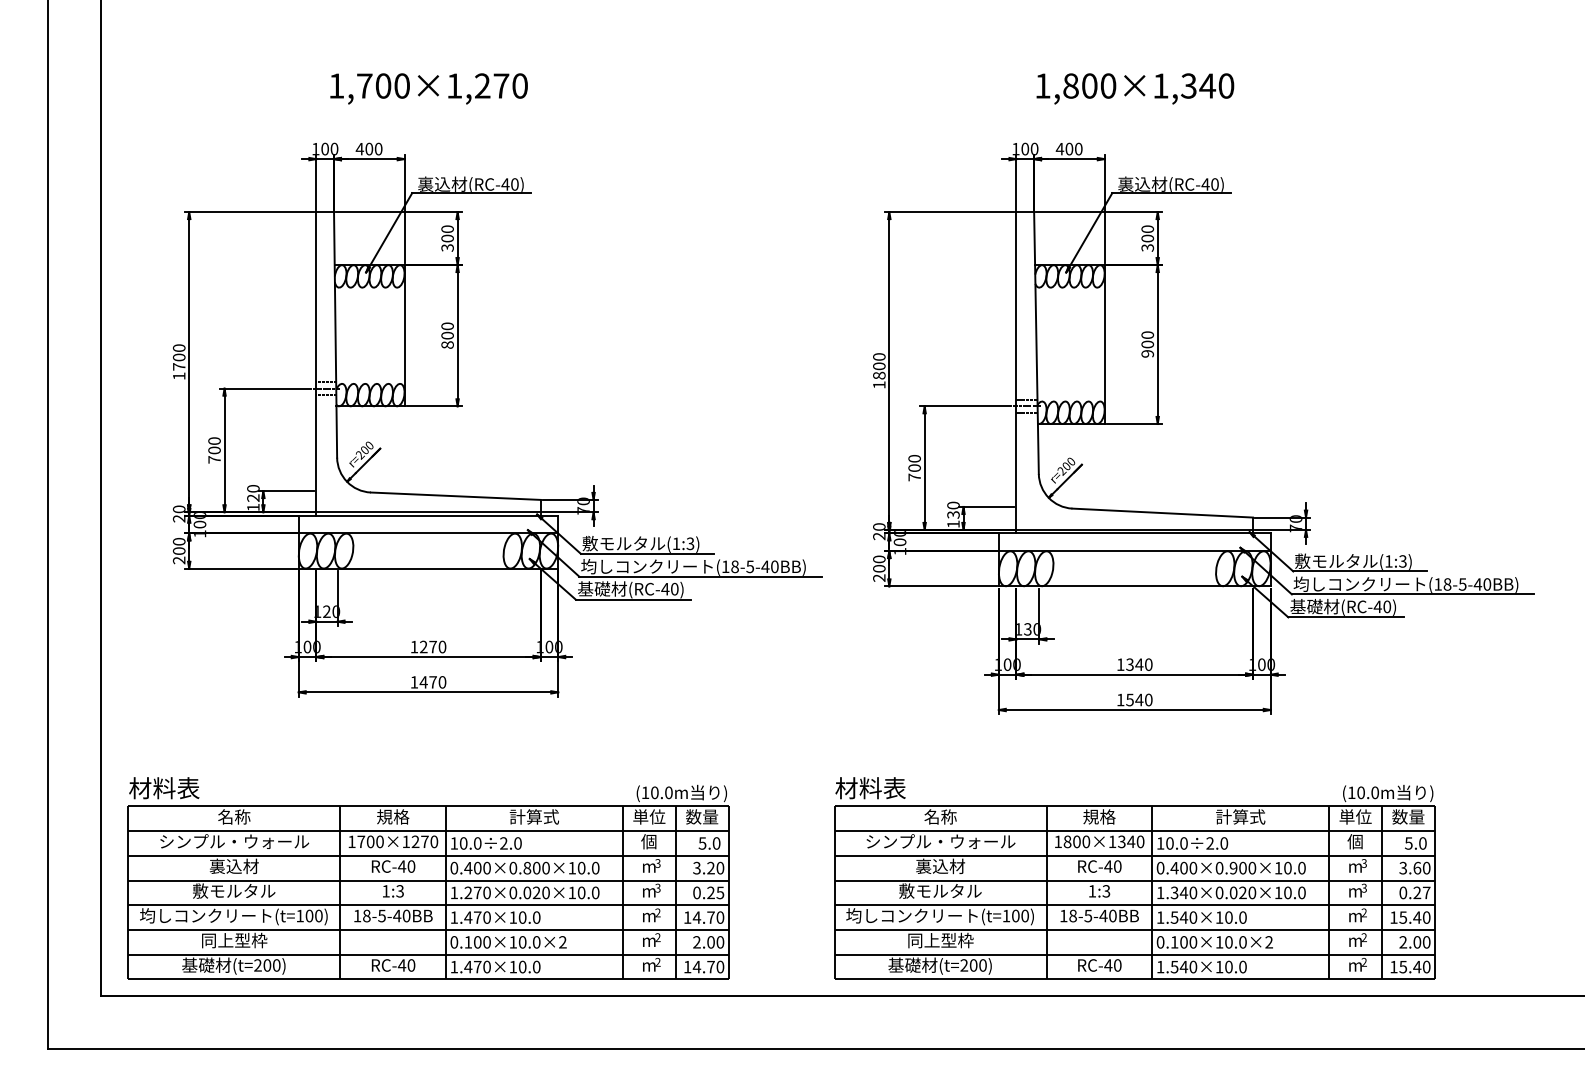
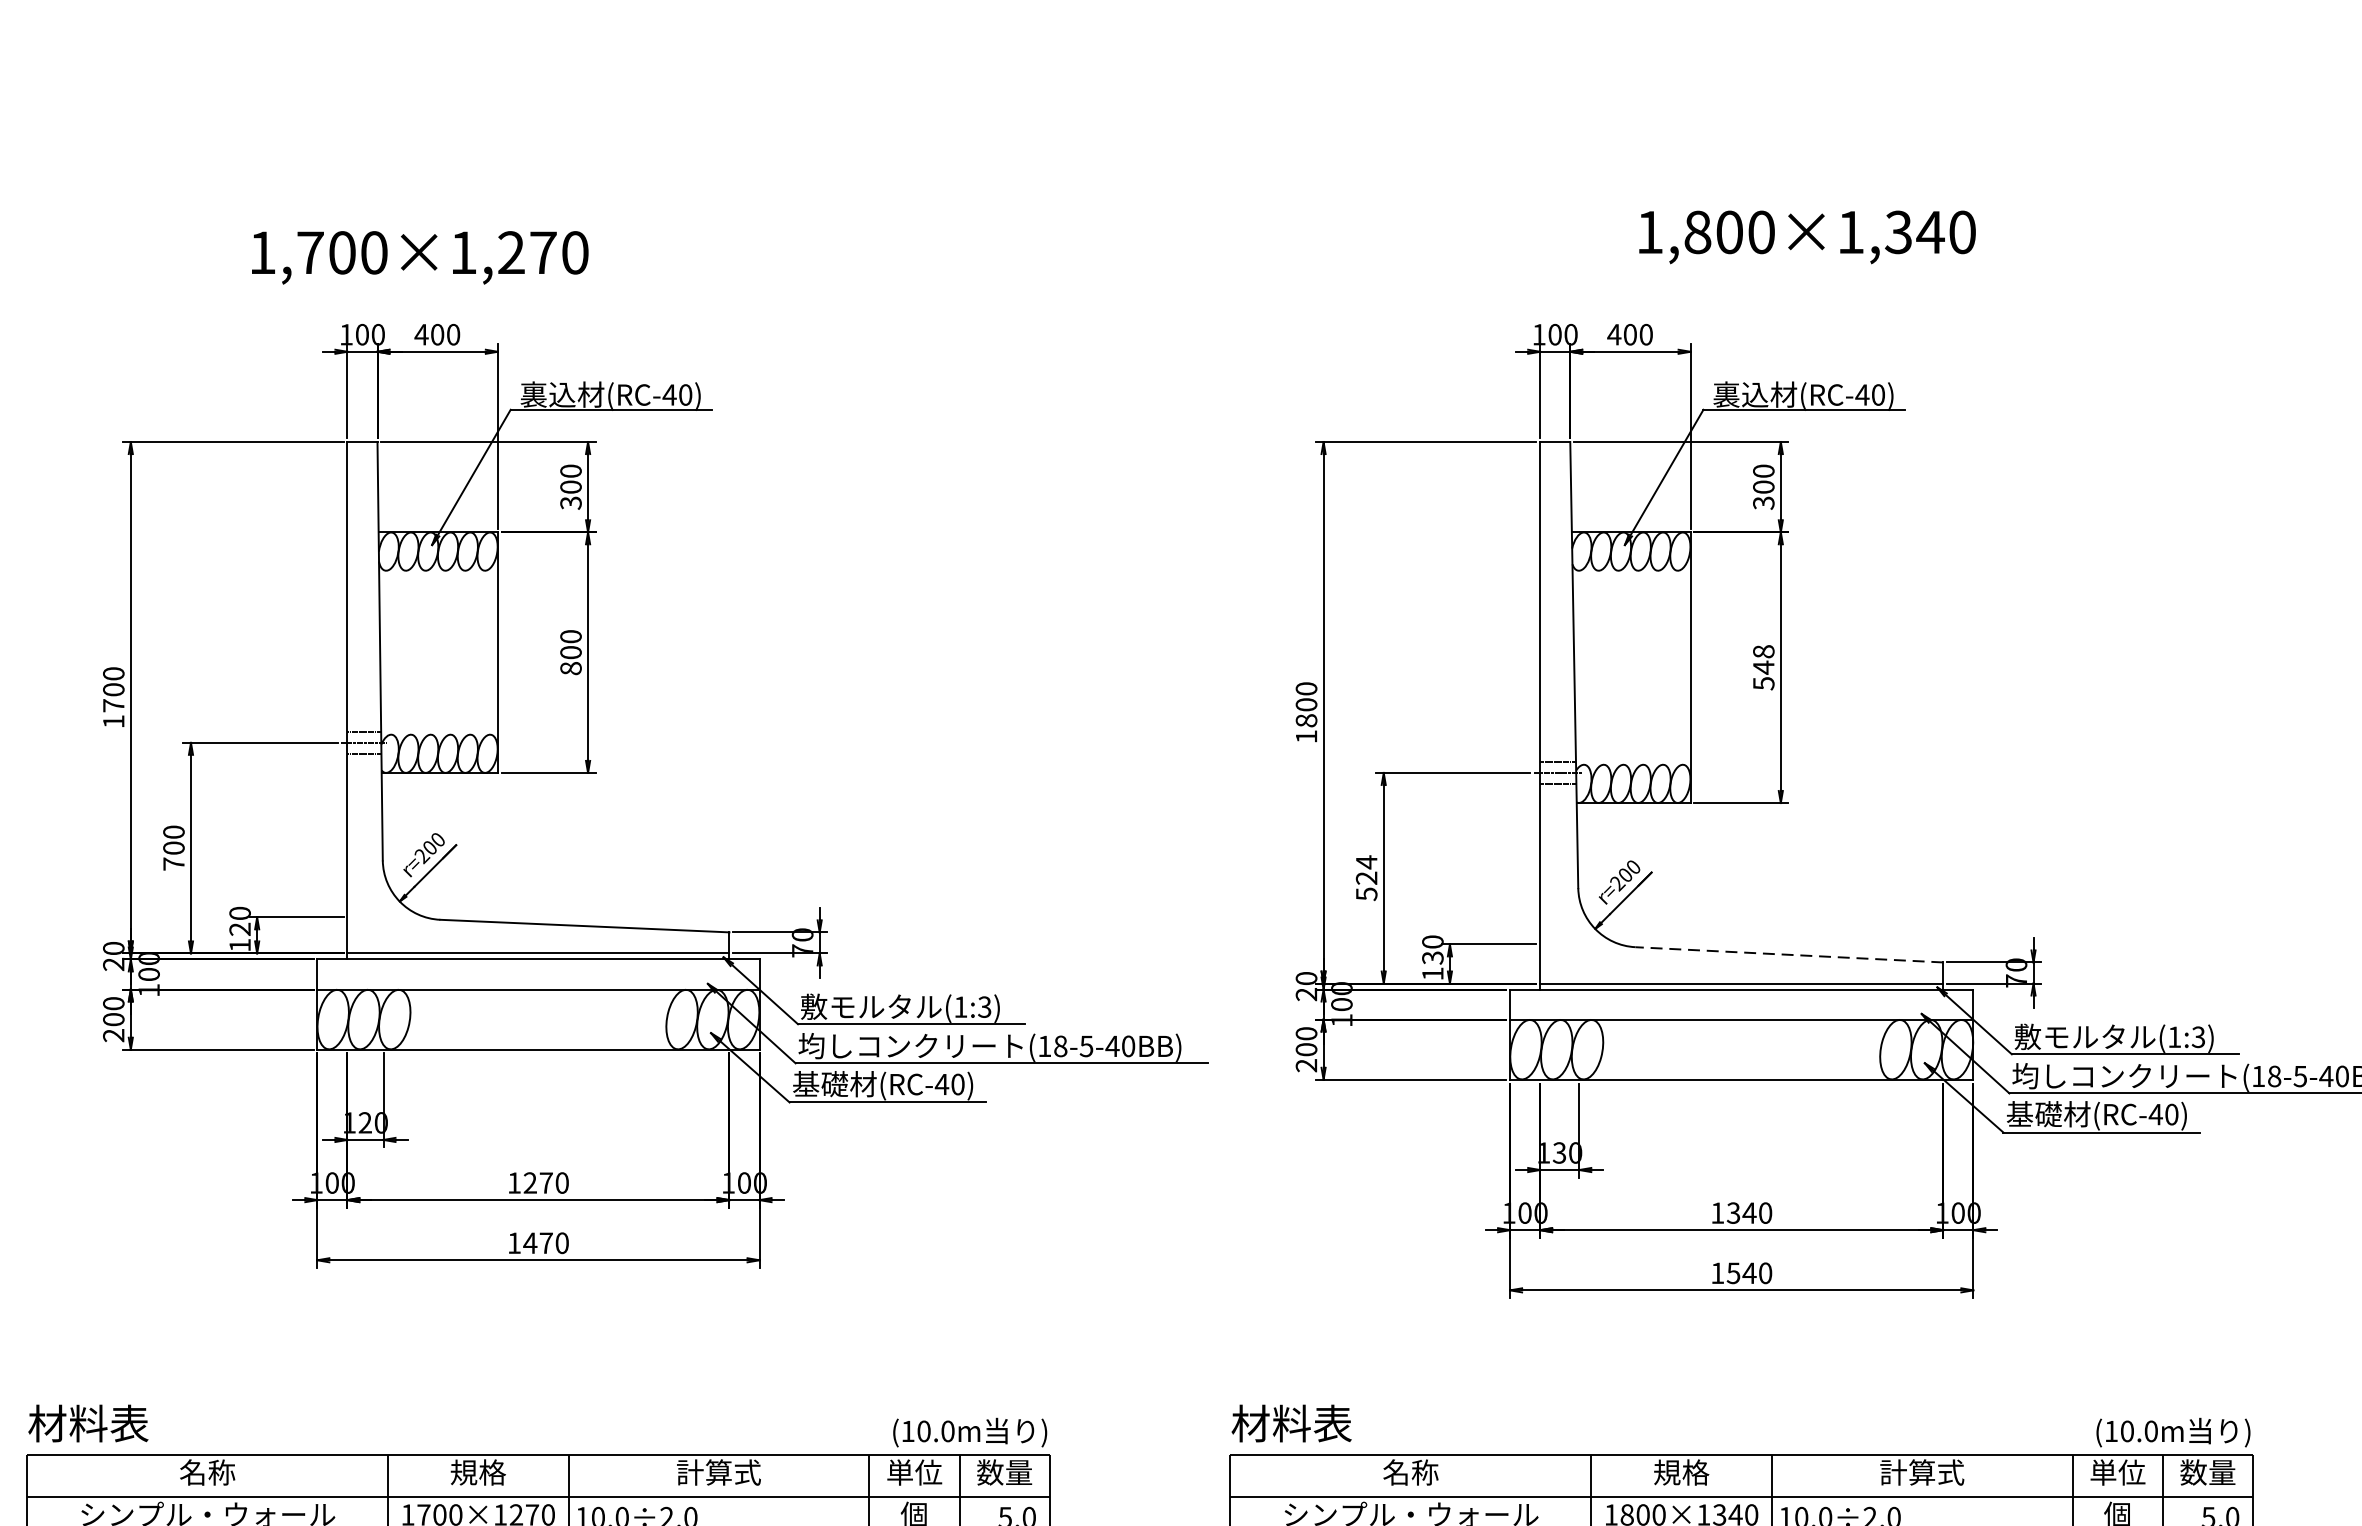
text: (428, 88) -> (419, 257), moved
text: (1135, 88) -> (1807, 236), moved
text: (1147, 344) -> (1763, 667), 900 -> 548
text: (914, 467) -> (1366, 877), 700 -> 524
line: (1162, 513) -> (1788, 955), solid -> dashed

